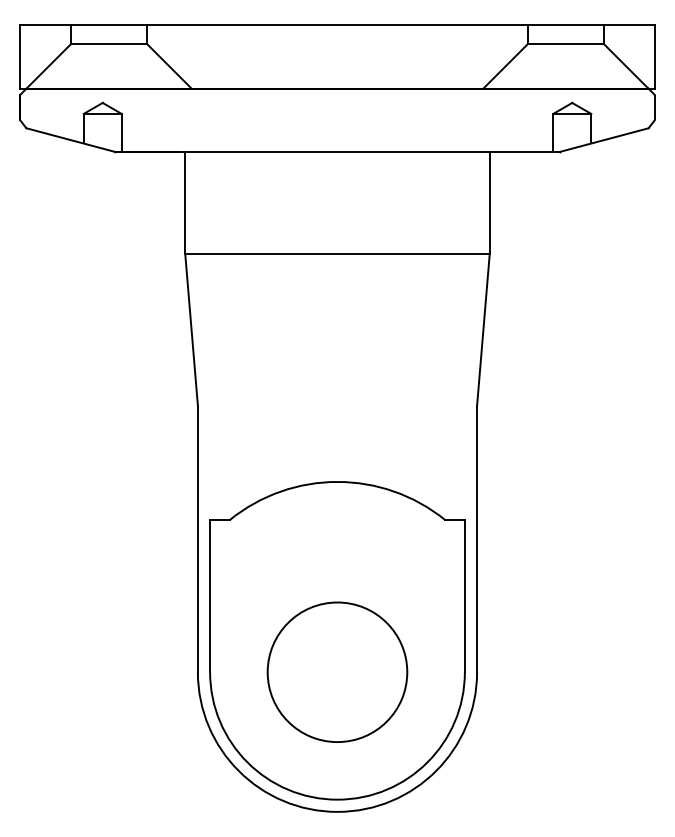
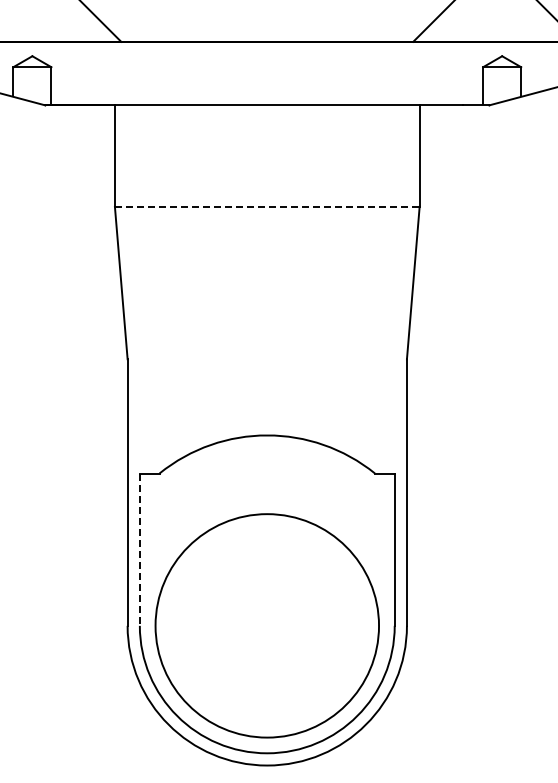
line: (337, 253) -> (267, 206), solid -> dashed
line: (210, 596) -> (140, 550), solid -> dashed
circle: (337, 672) -> (267, 626), size x1.6

